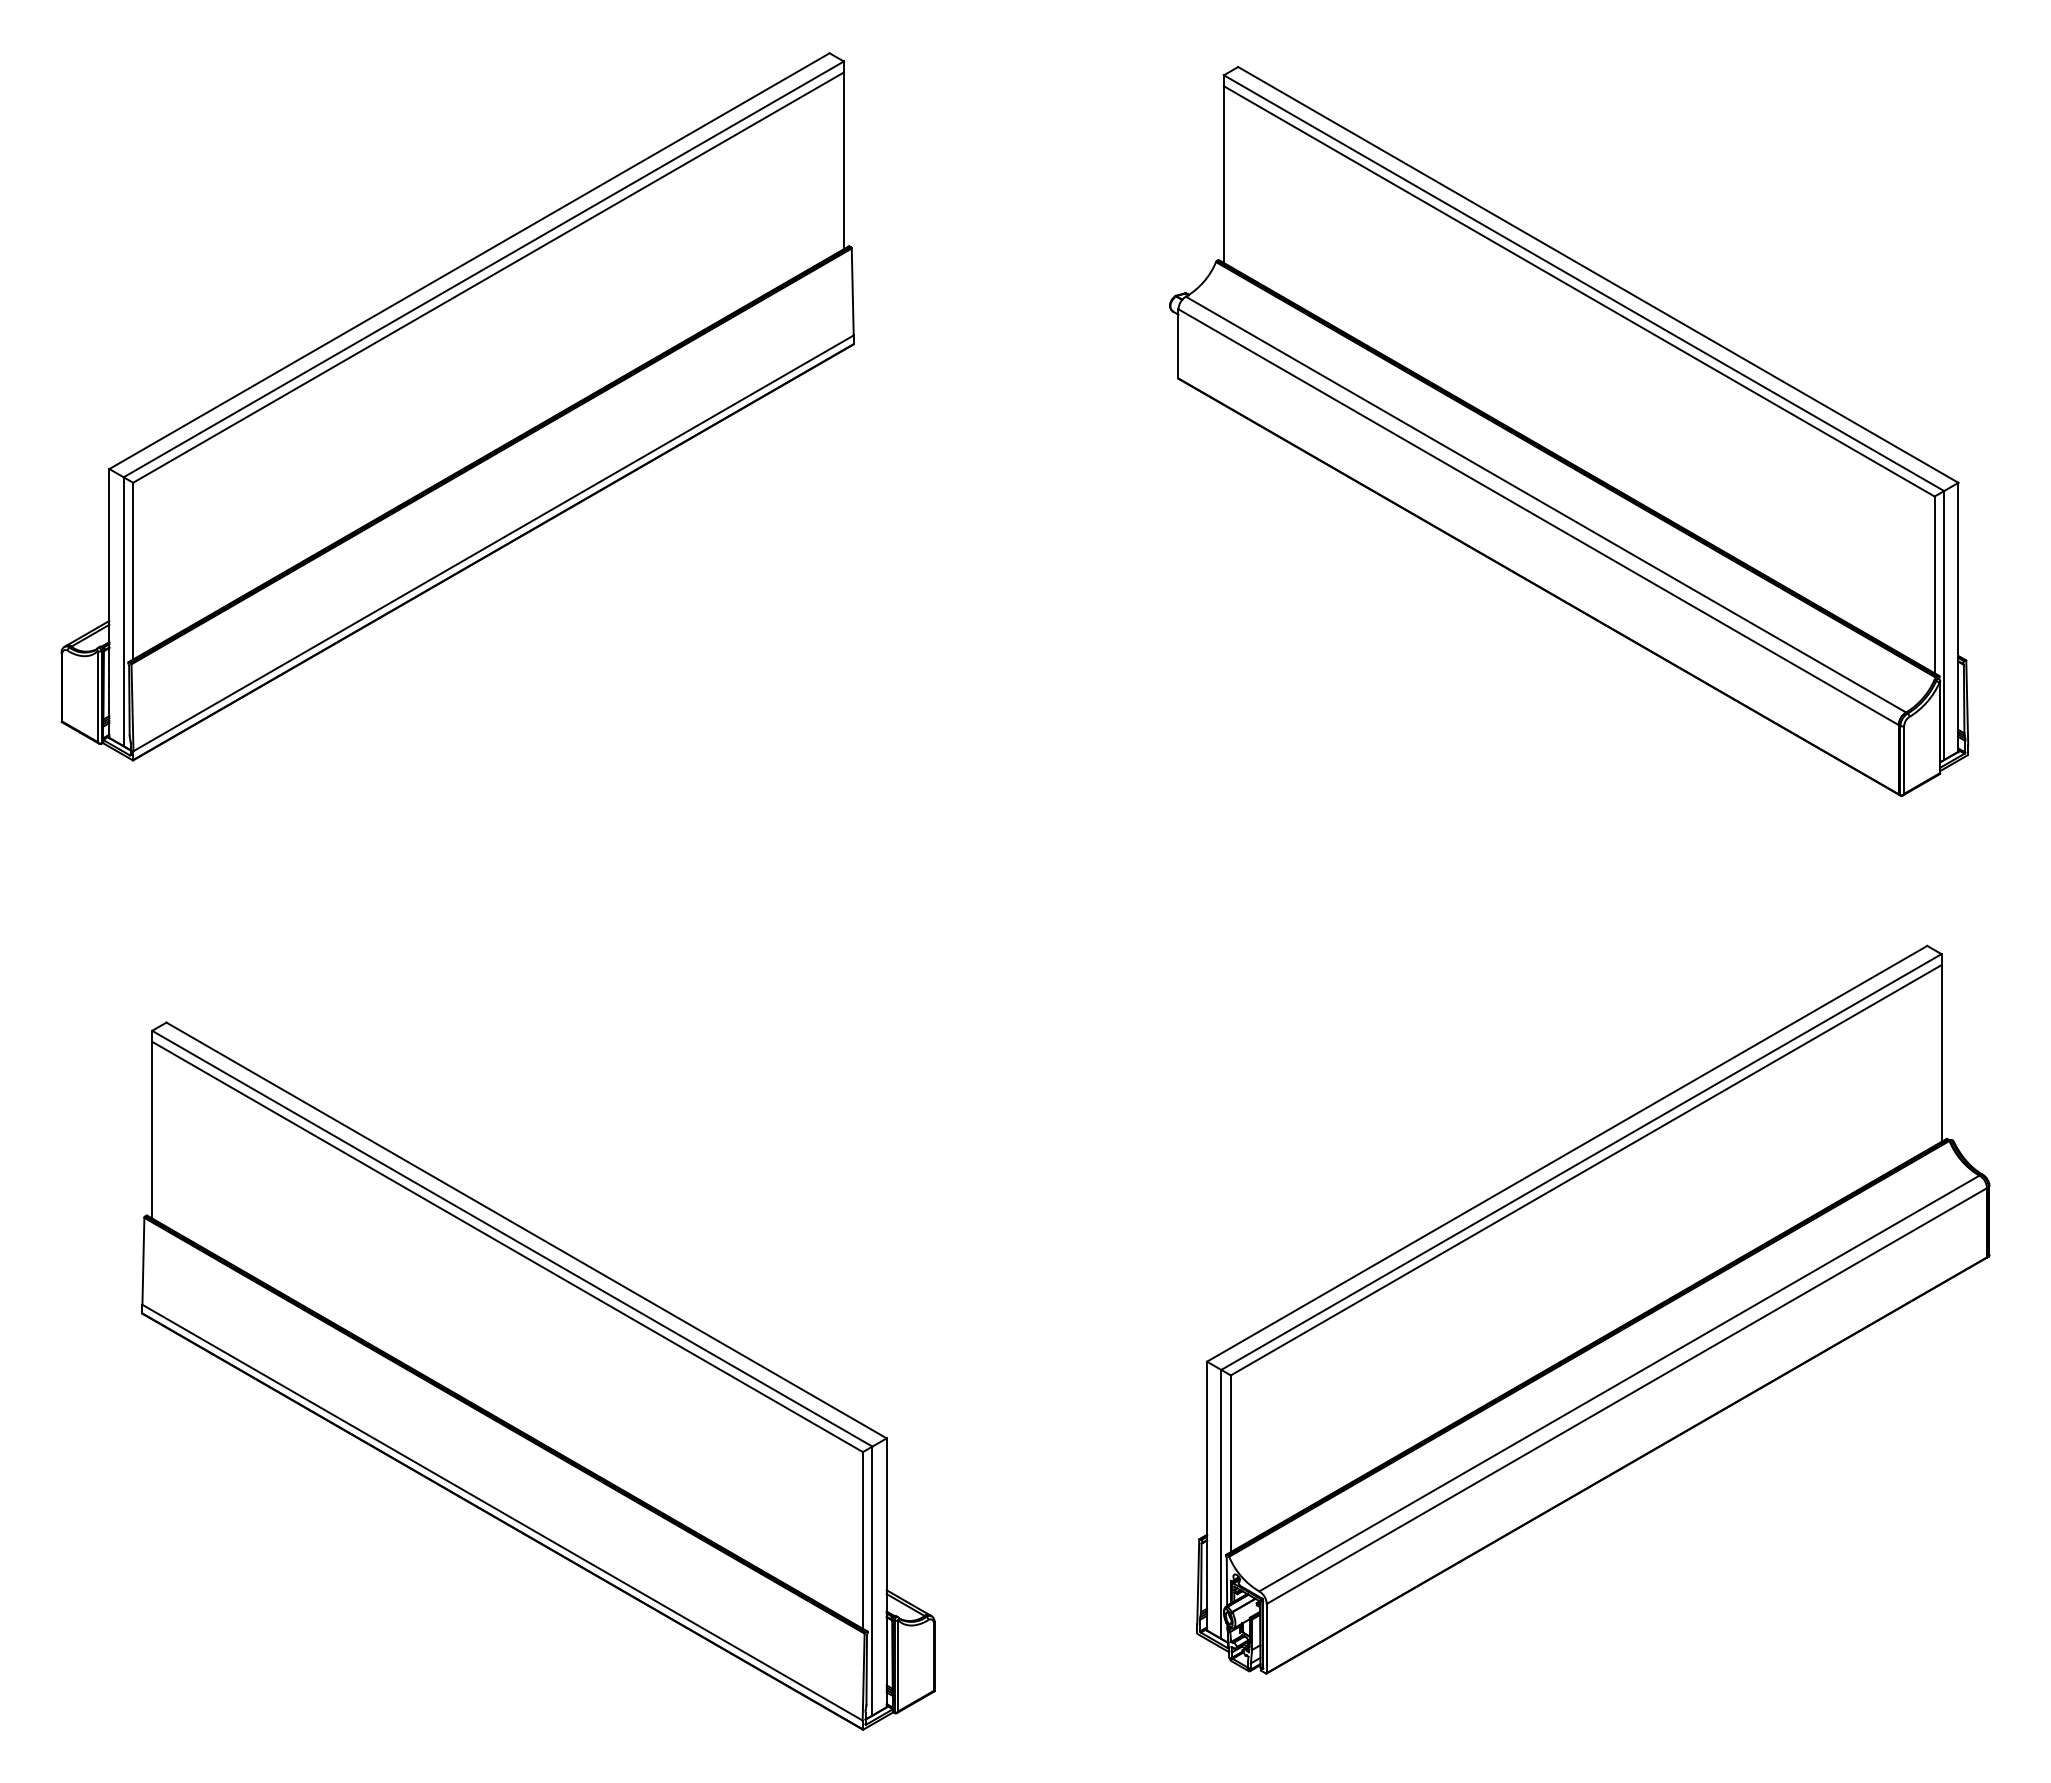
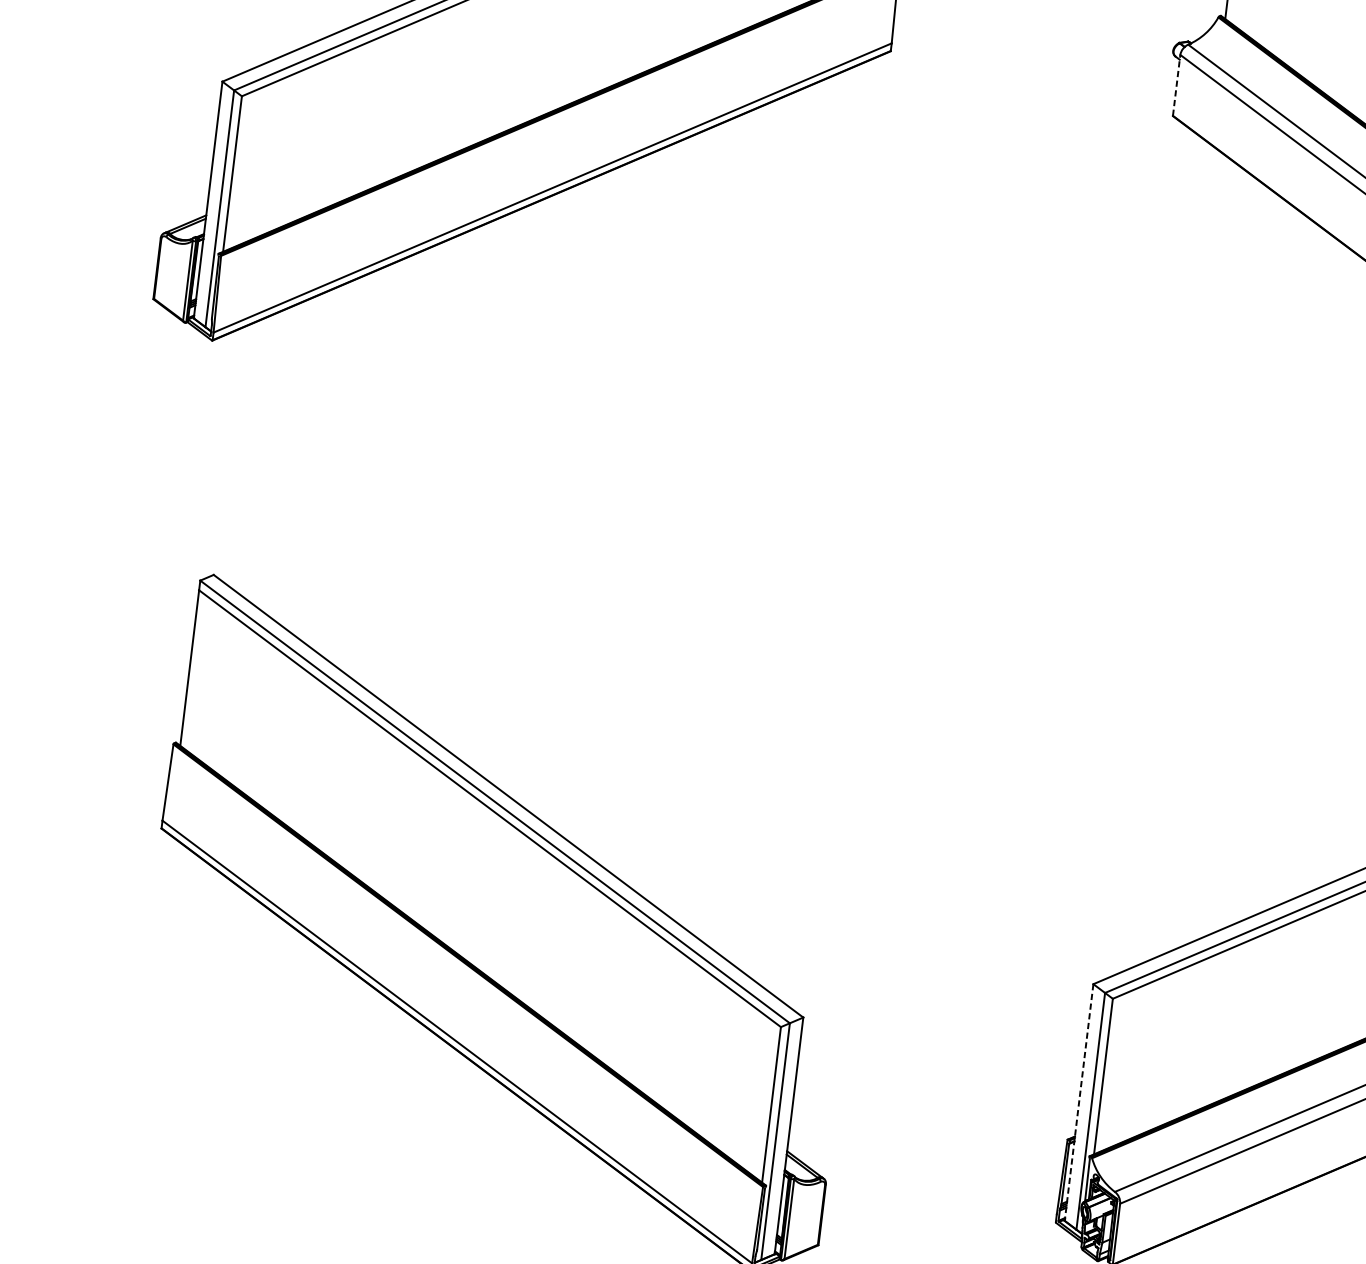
line: (1178, 343) -> (1176, 85), solid -> dashed
line: (1207, 1496) -> (1079, 1102), solid -> dashed

